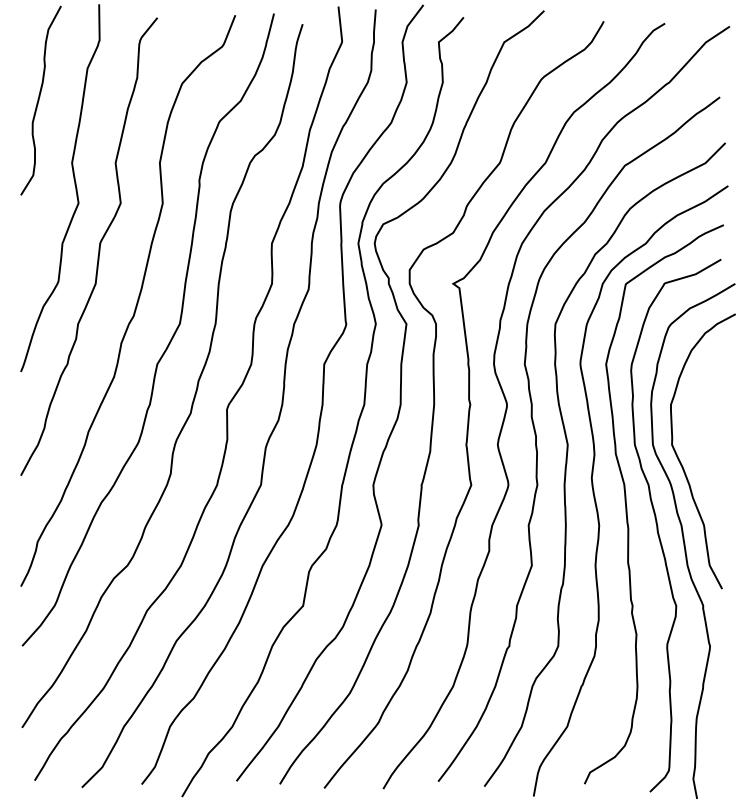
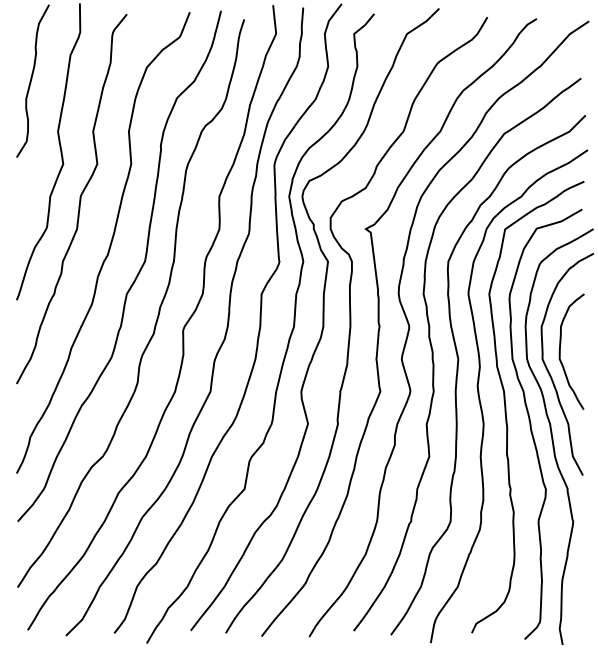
curve: (694, 435) -> (560, 351), added

